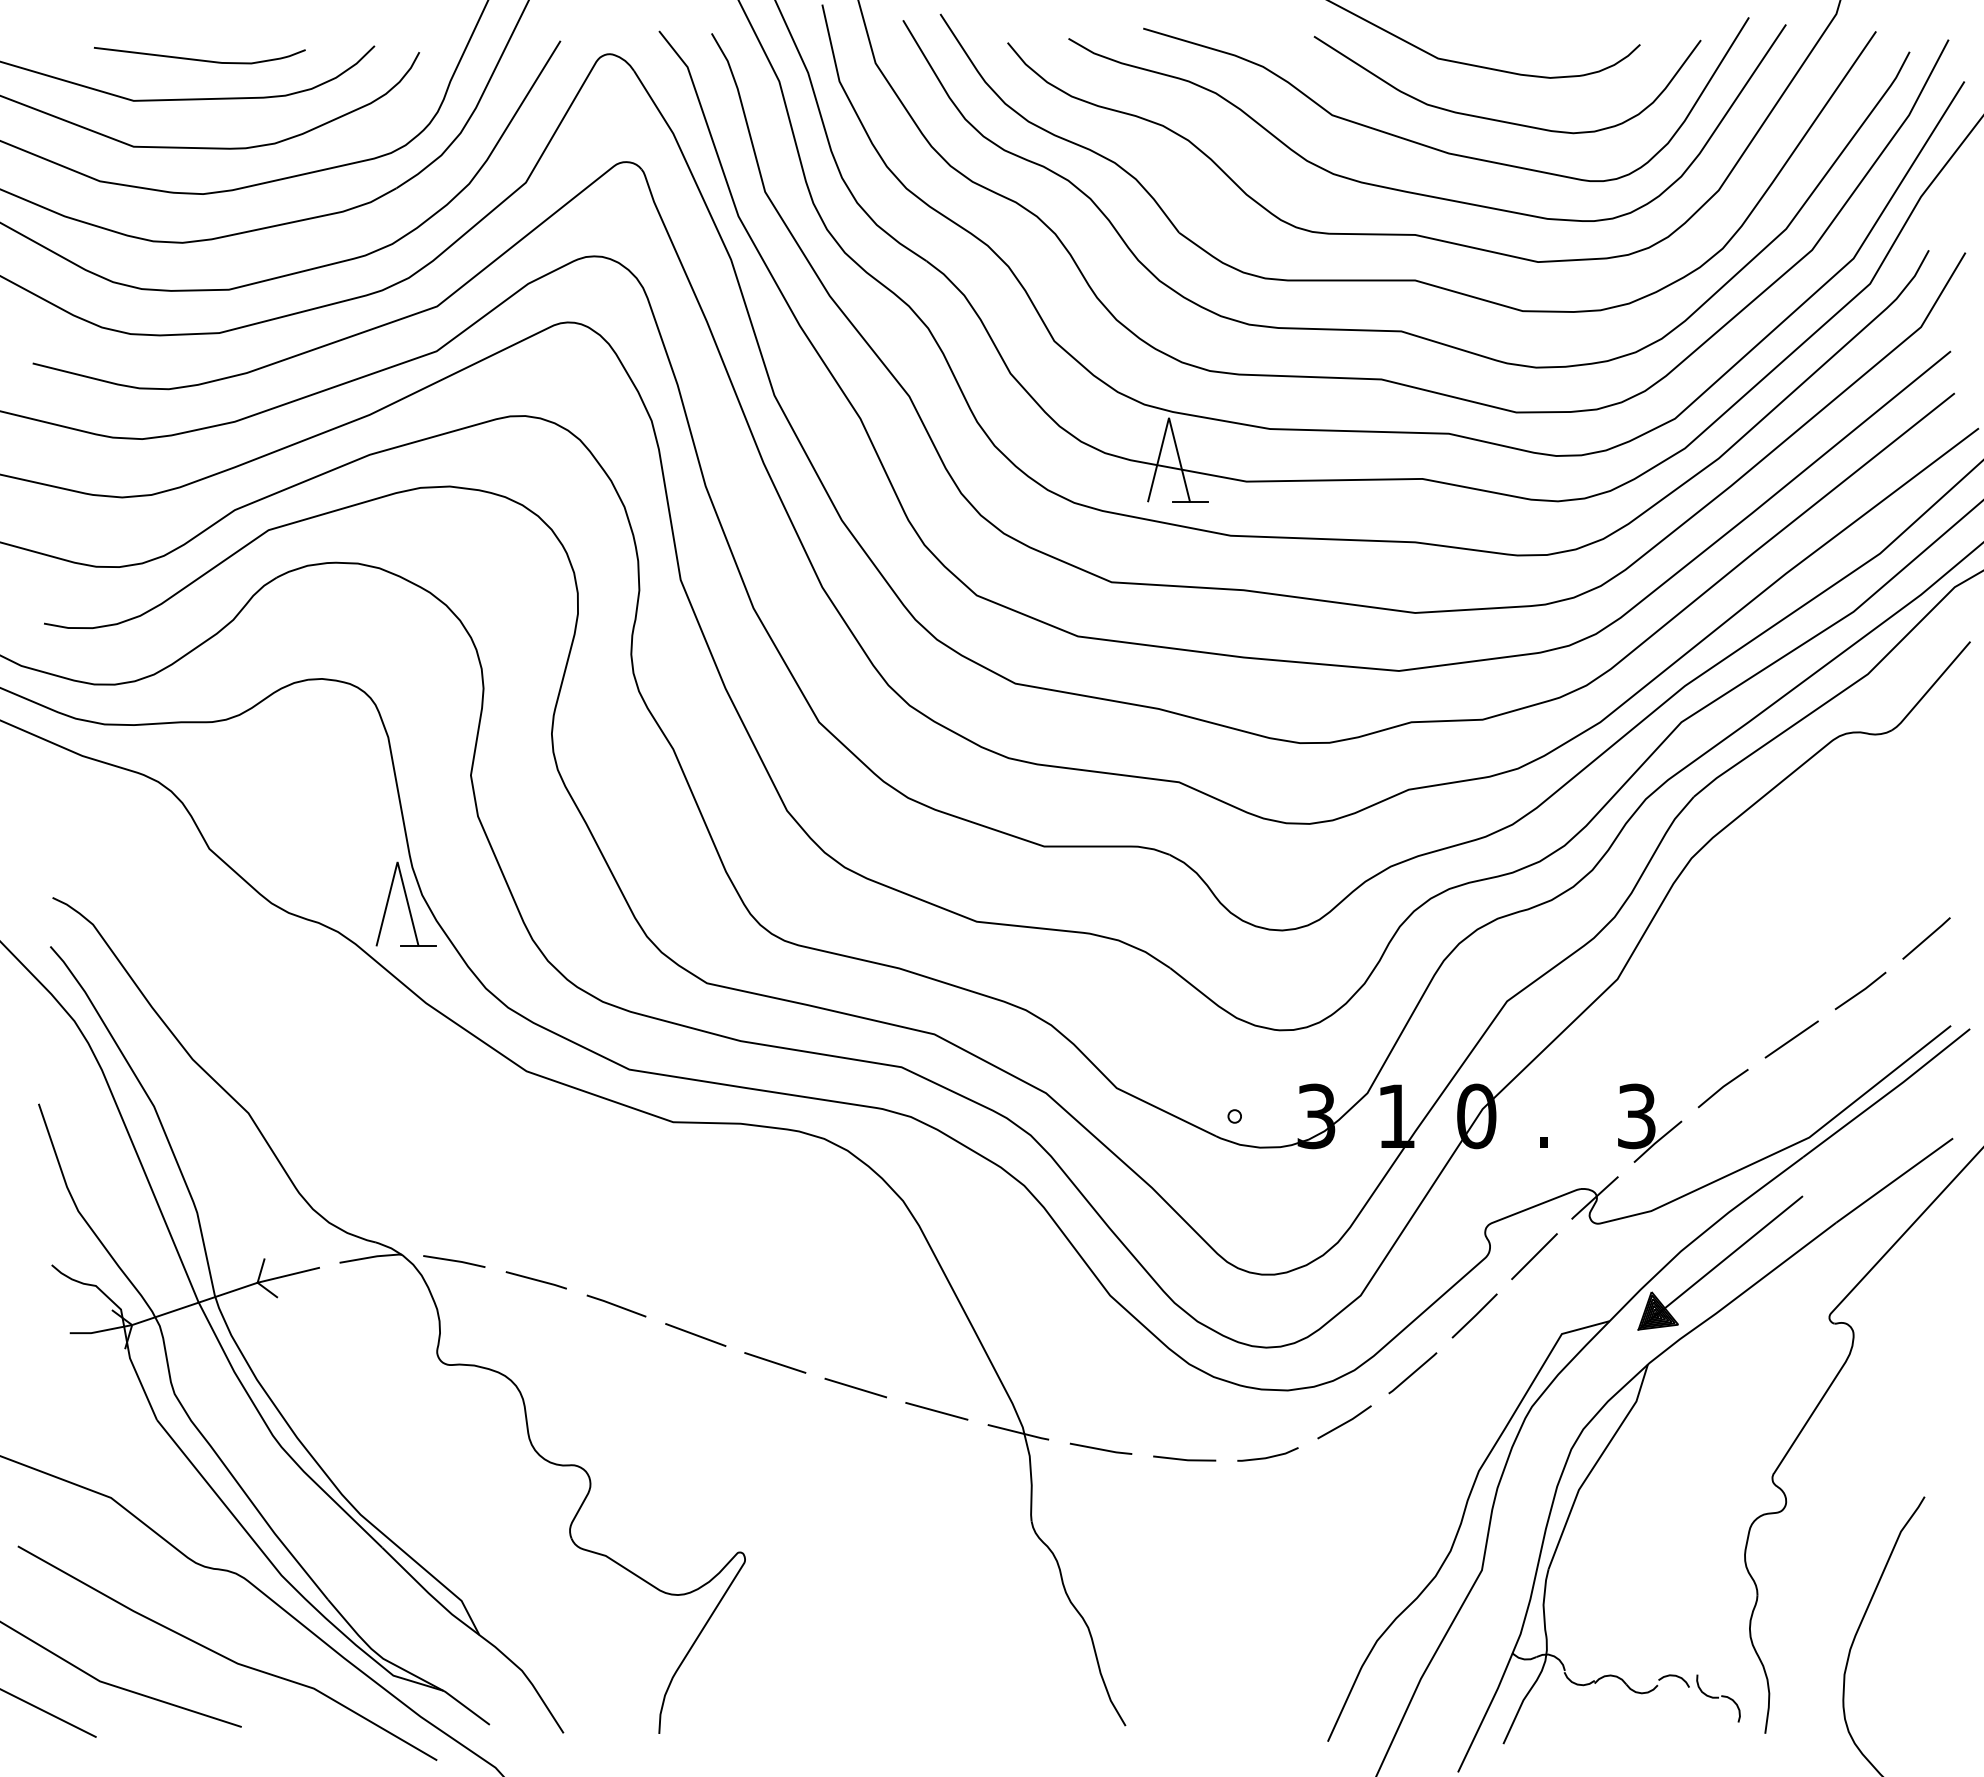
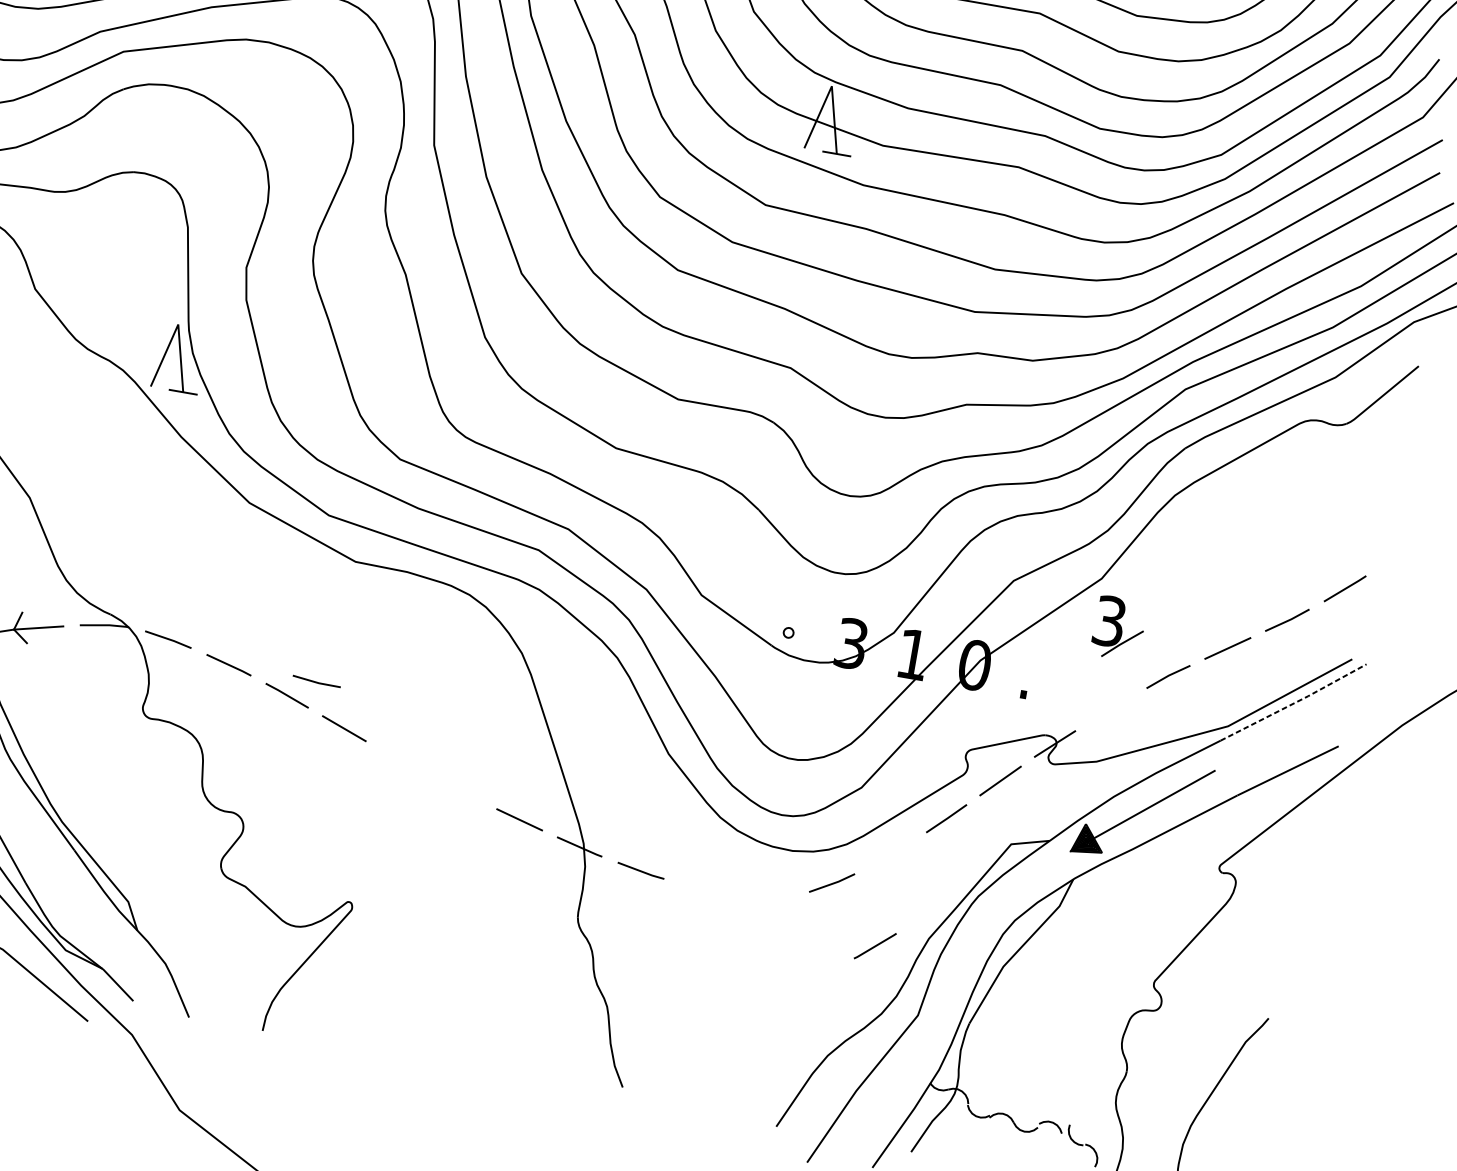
line: (1888, 1093) -> (1295, 703), solid -> dashed
part: (1650, 1122) -> (1119, 627), moved
line: (775, 1362) -> (402, 760), removed
line: (1412, 1373) -> (874, 946), moved
line: (855, 1387) -> (460, 790), removed
line: (1267, 1456) -> (768, 899), removed
line: (1183, 1458) -> (315, 681), moved

